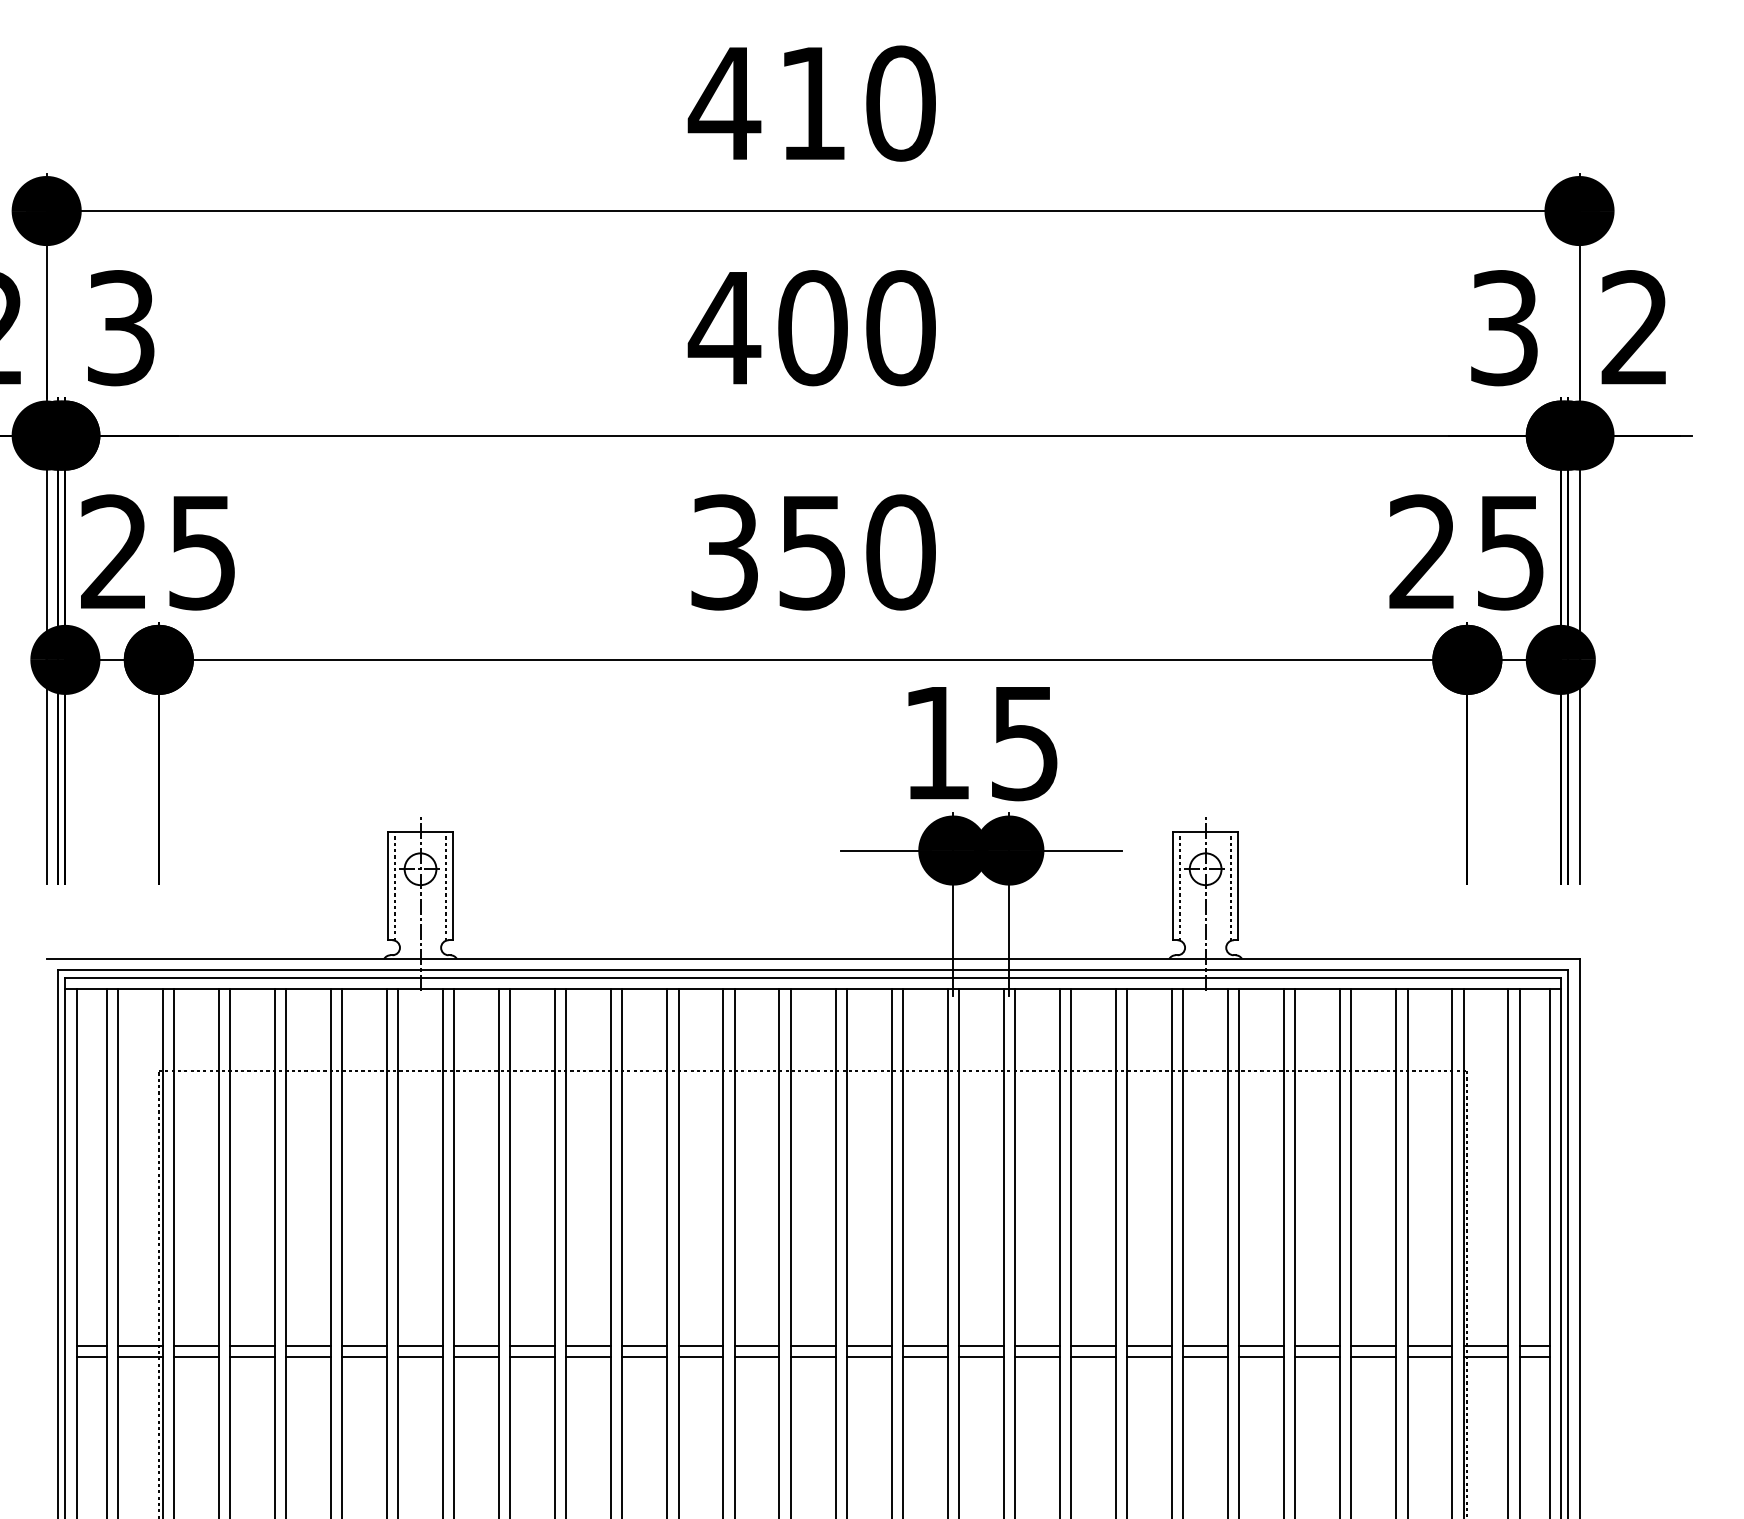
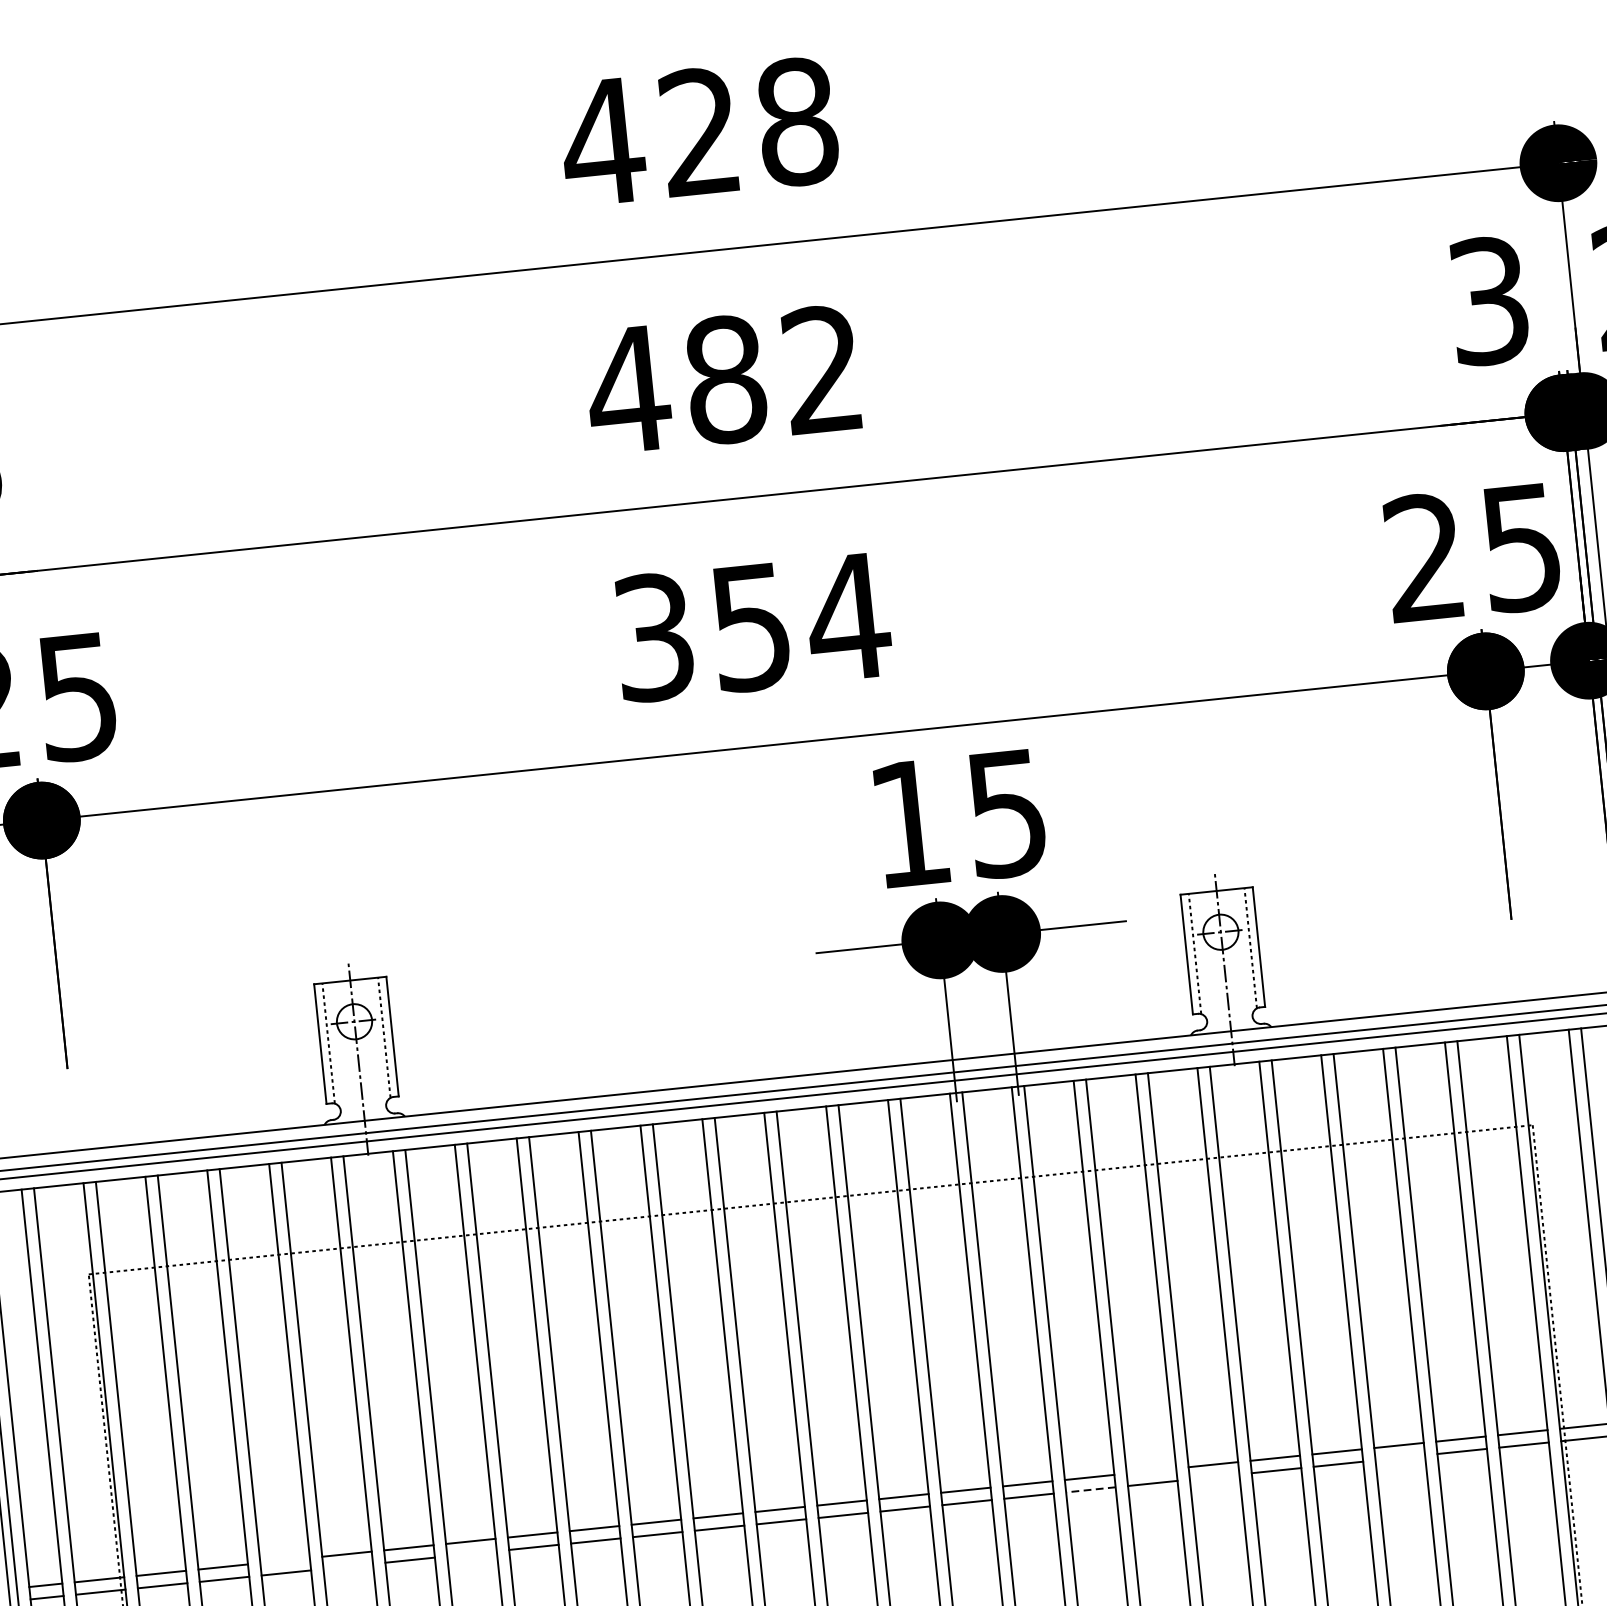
text: (857, 103) -> (749, 126), 410 -> 428
text: (856, 328) -> (773, 375), 400 -> 482
text: (900, 552) -> (848, 617), 350 -> 354
line: (307, 1345) -> (284, 1560), removed
line: (1093, 1345) -> (1151, 1470), removed
line: (364, 1357) -> (348, 1566), removed
line: (476, 1357) -> (471, 1554), removed
line: (1036, 1357) -> (1089, 1490), solid -> dashed
line: (1149, 1357) -> (1214, 1477), removed
line: (1317, 1357) -> (1400, 1458), removed

